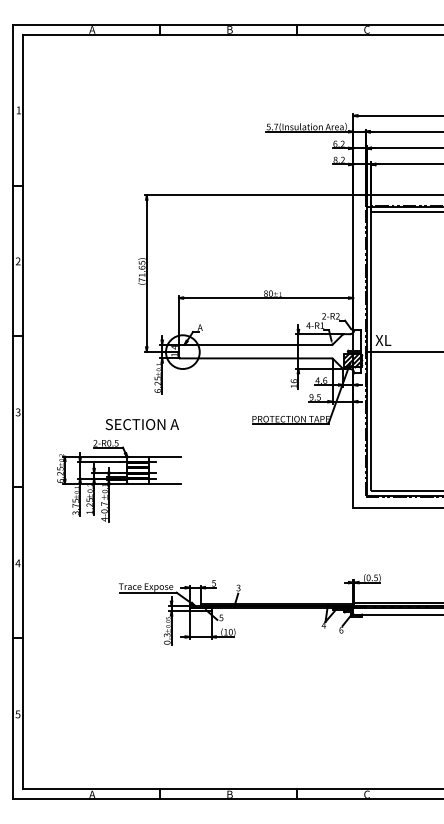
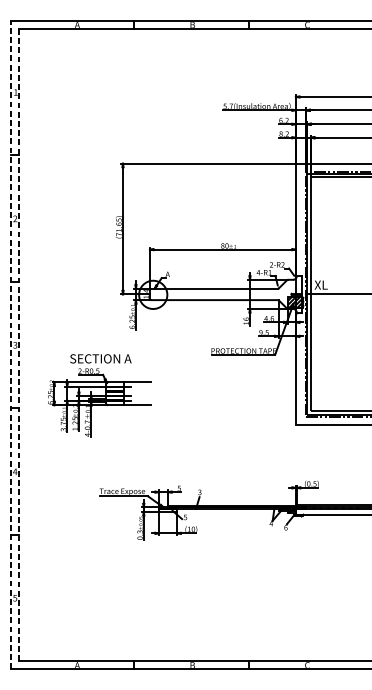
line: (13, 411) -> (11, 344), solid -> dashed
line: (22, 412) -> (18, 345), solid -> dashed
text: (141, 424) -> (100, 358), moved

